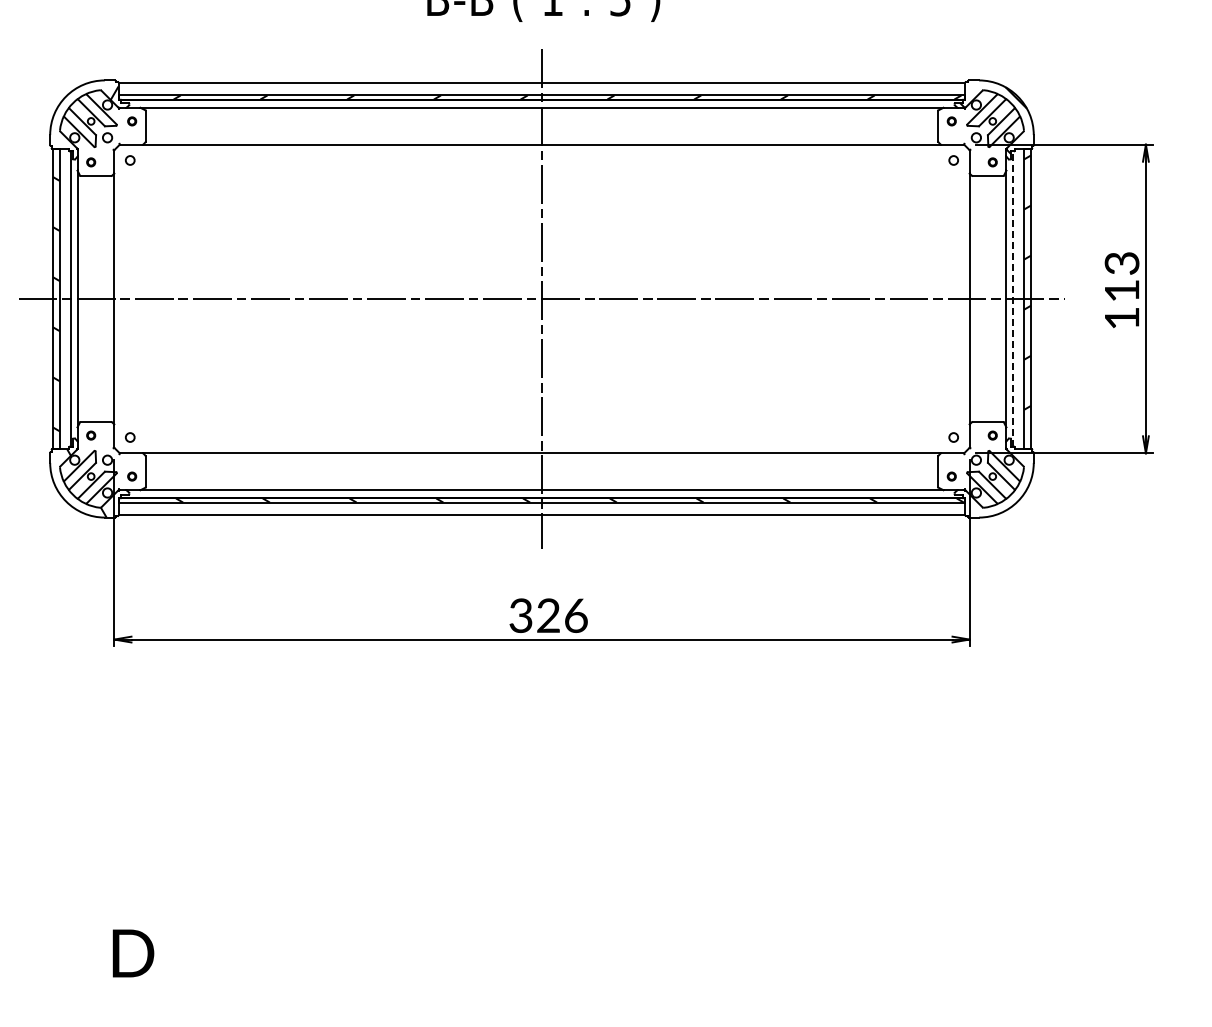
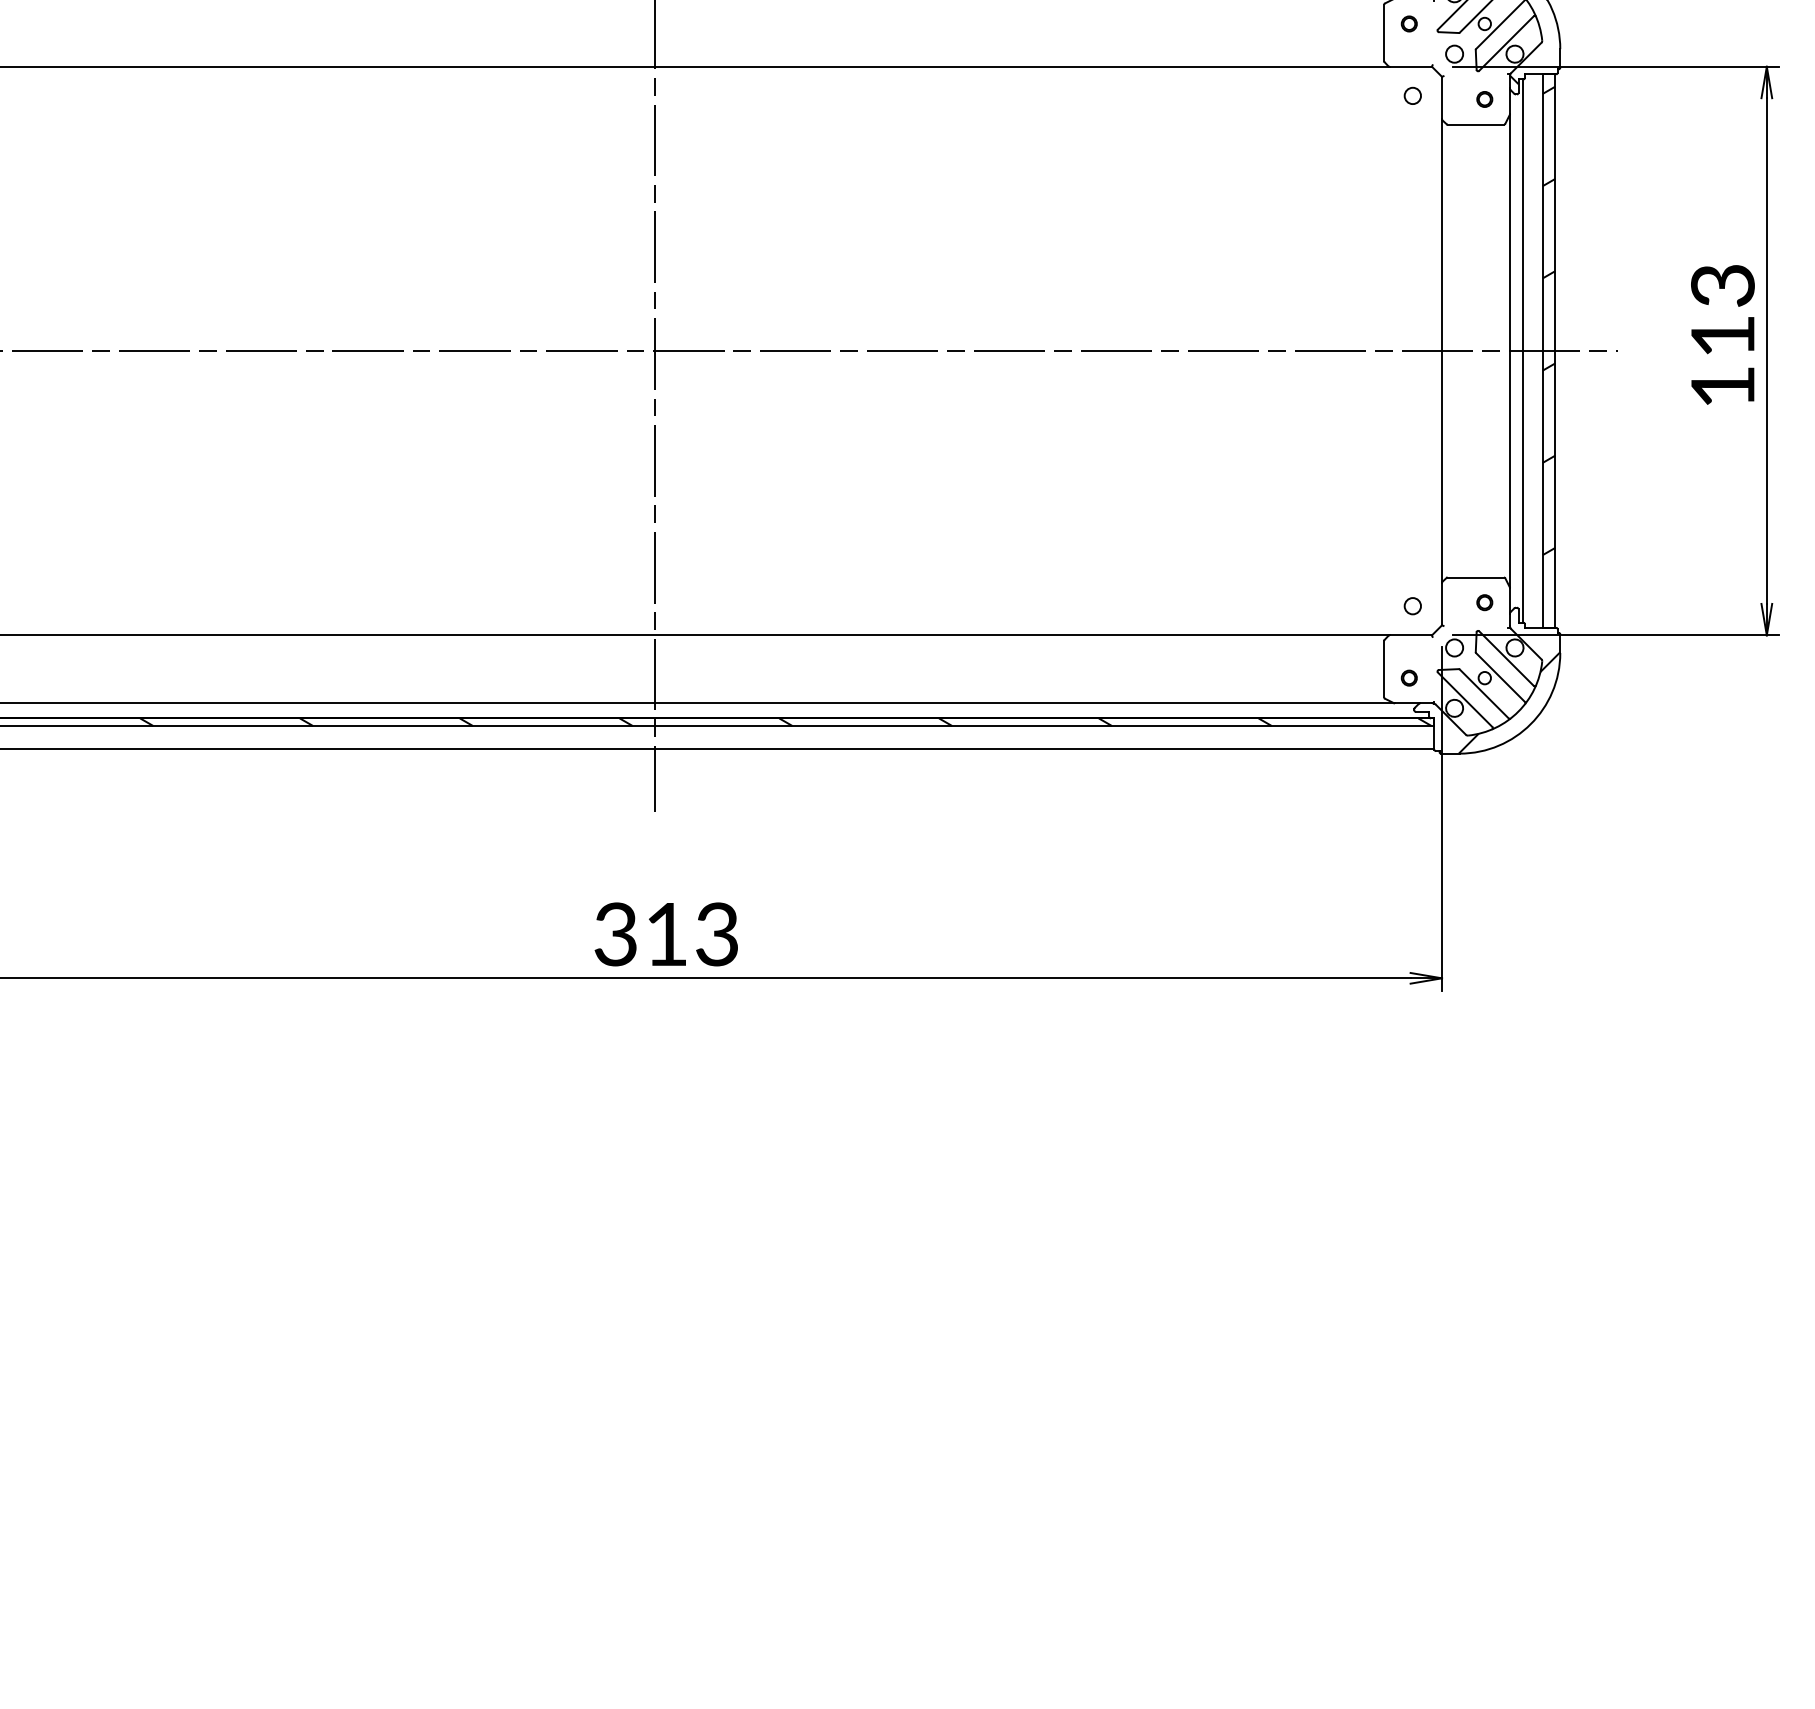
line: (1013, 299) -> (1522, 351), dashed -> solid
hatch: (1005, 489) -> (1508, 701), added
text: (562, 615) -> (692, 933), 326 -> 313

